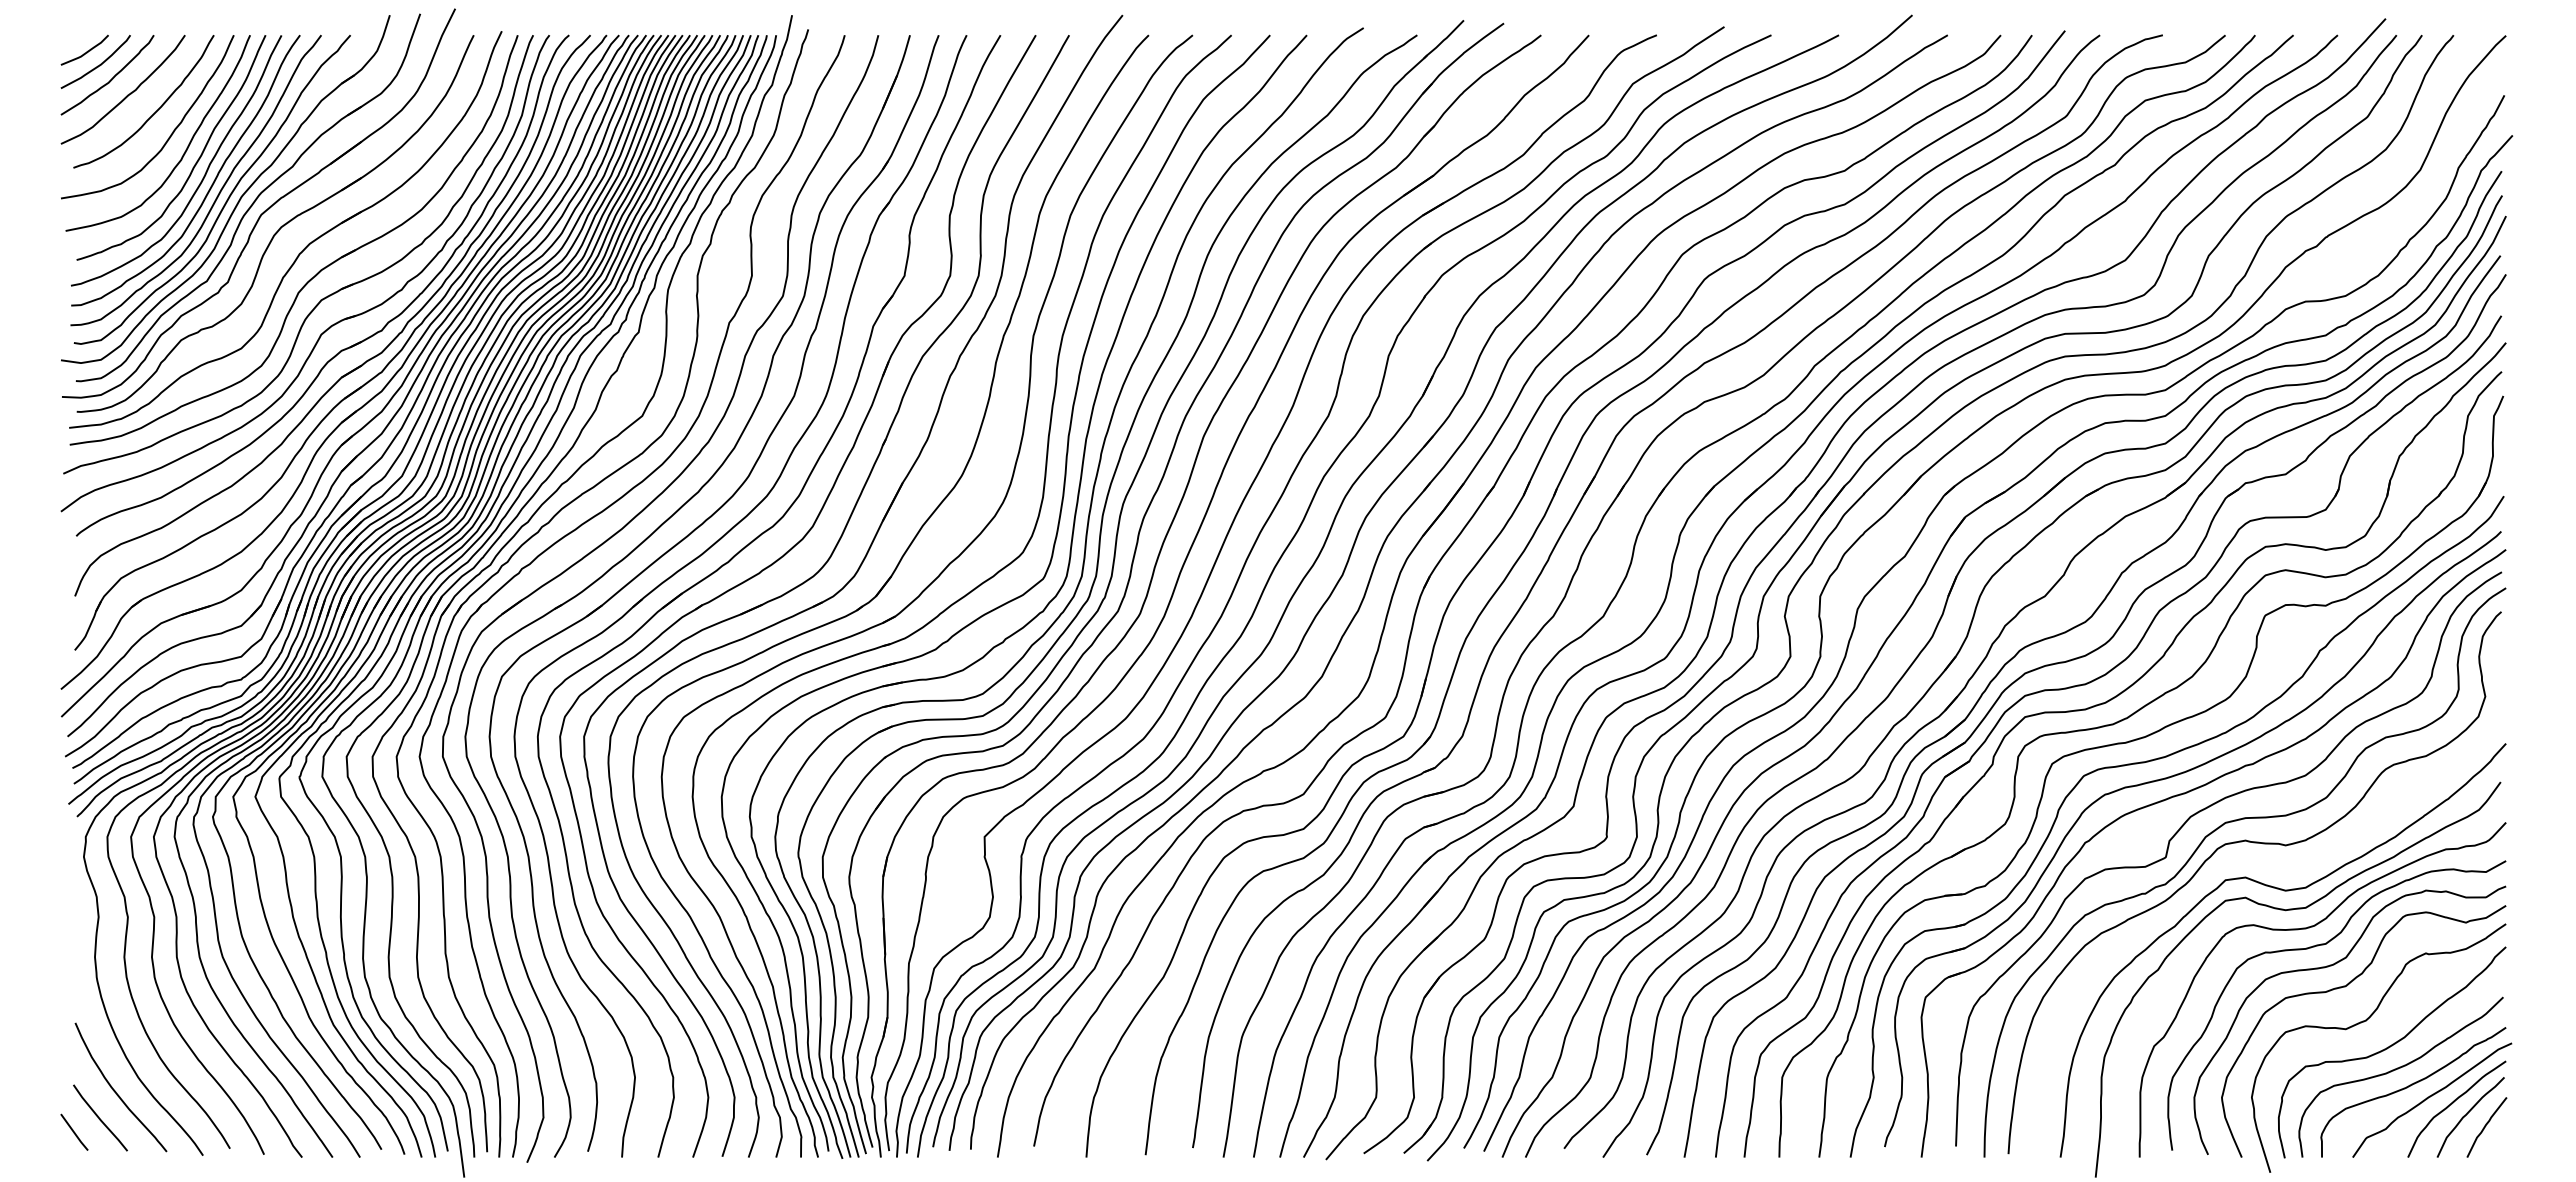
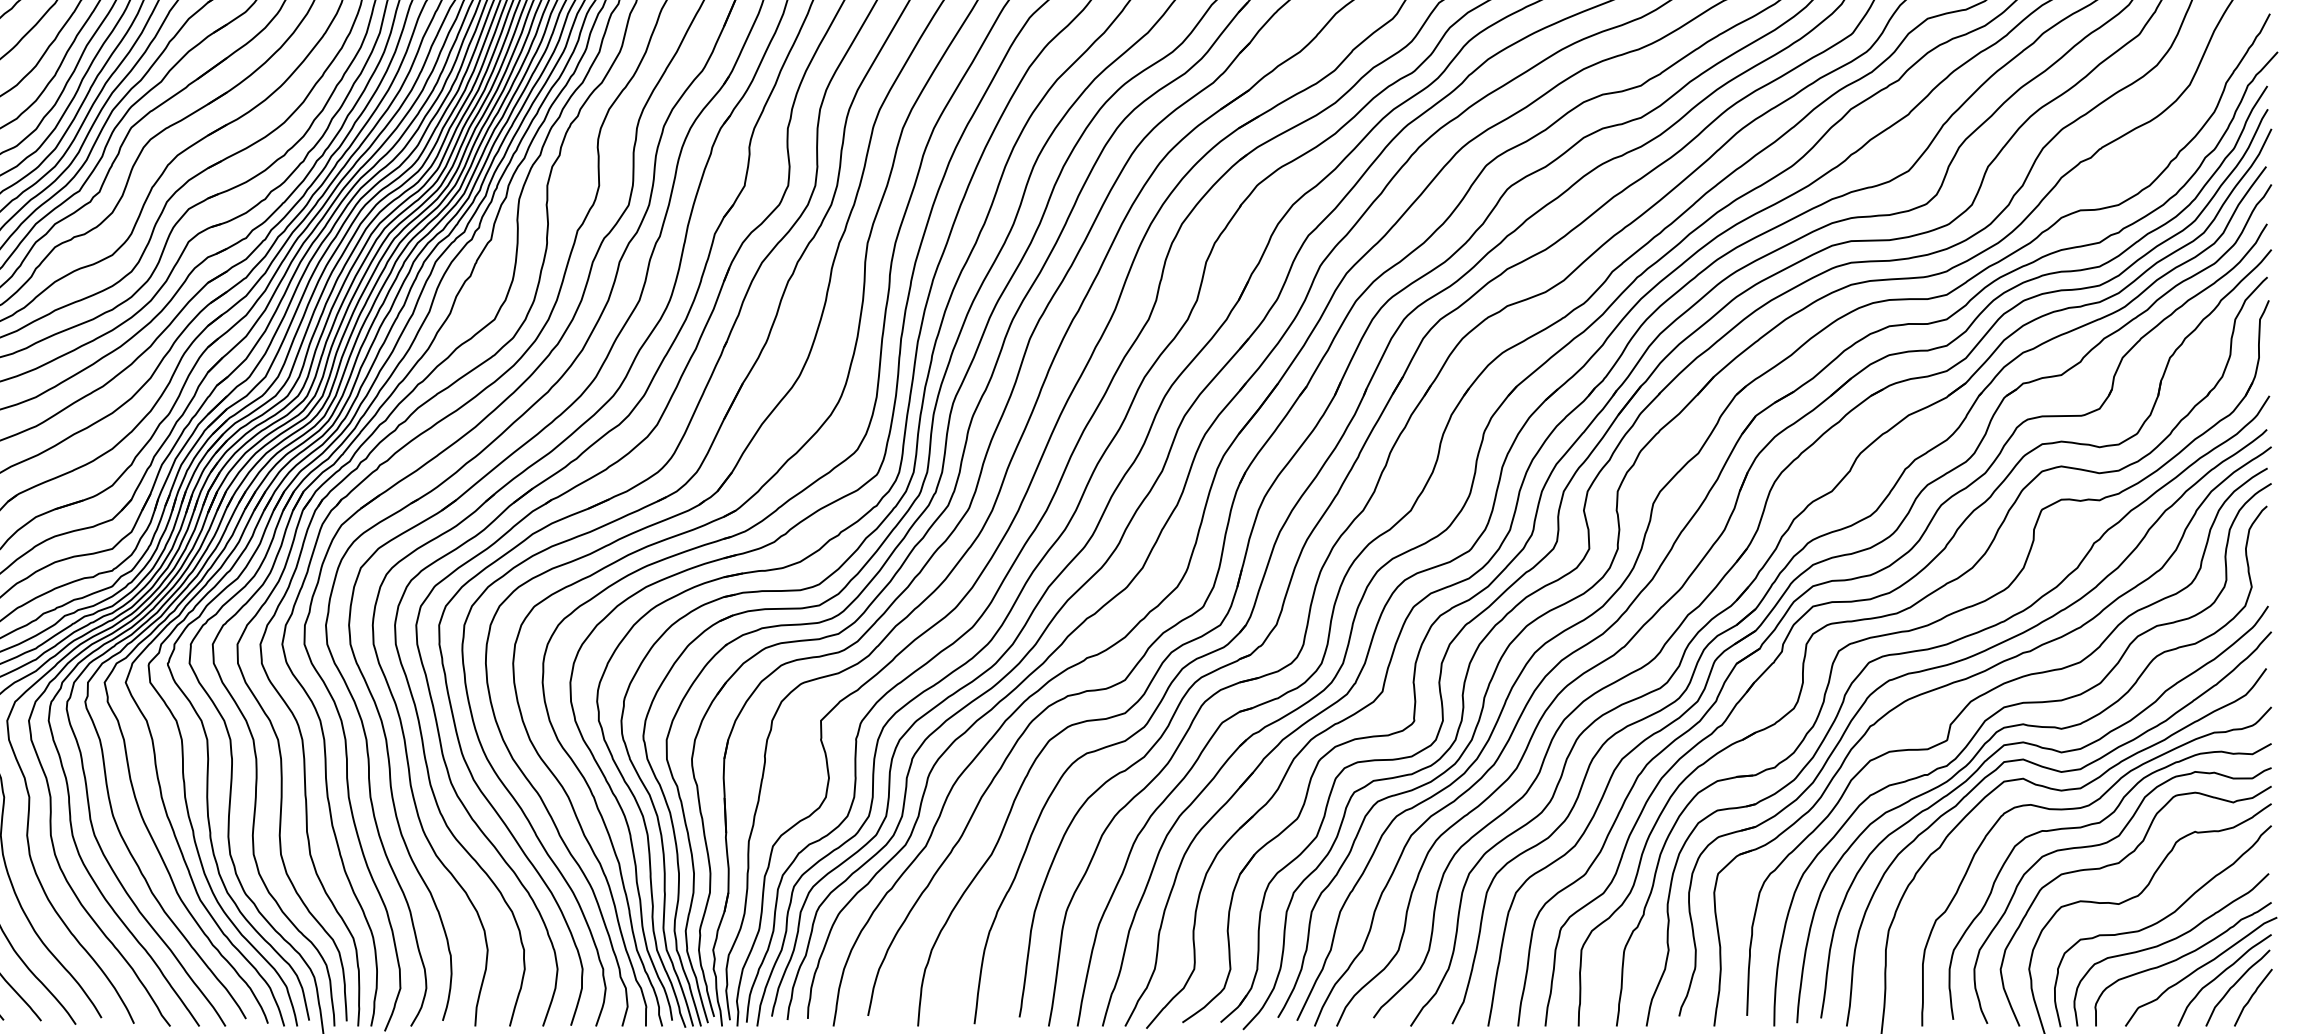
curve: (2282, 870) -> (2058, 752), added

